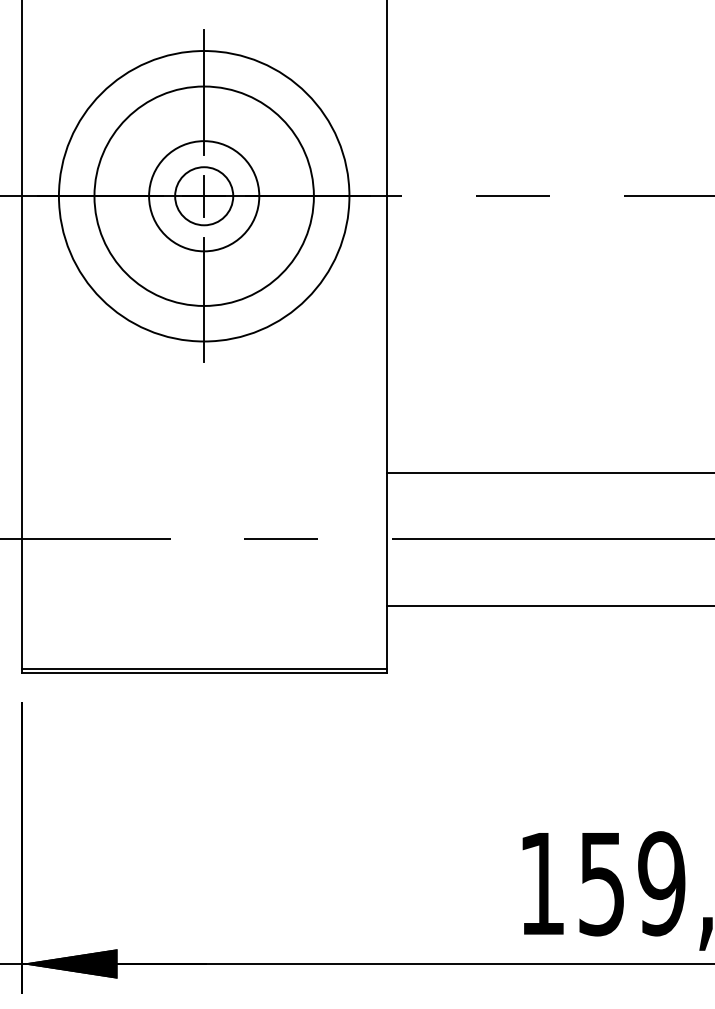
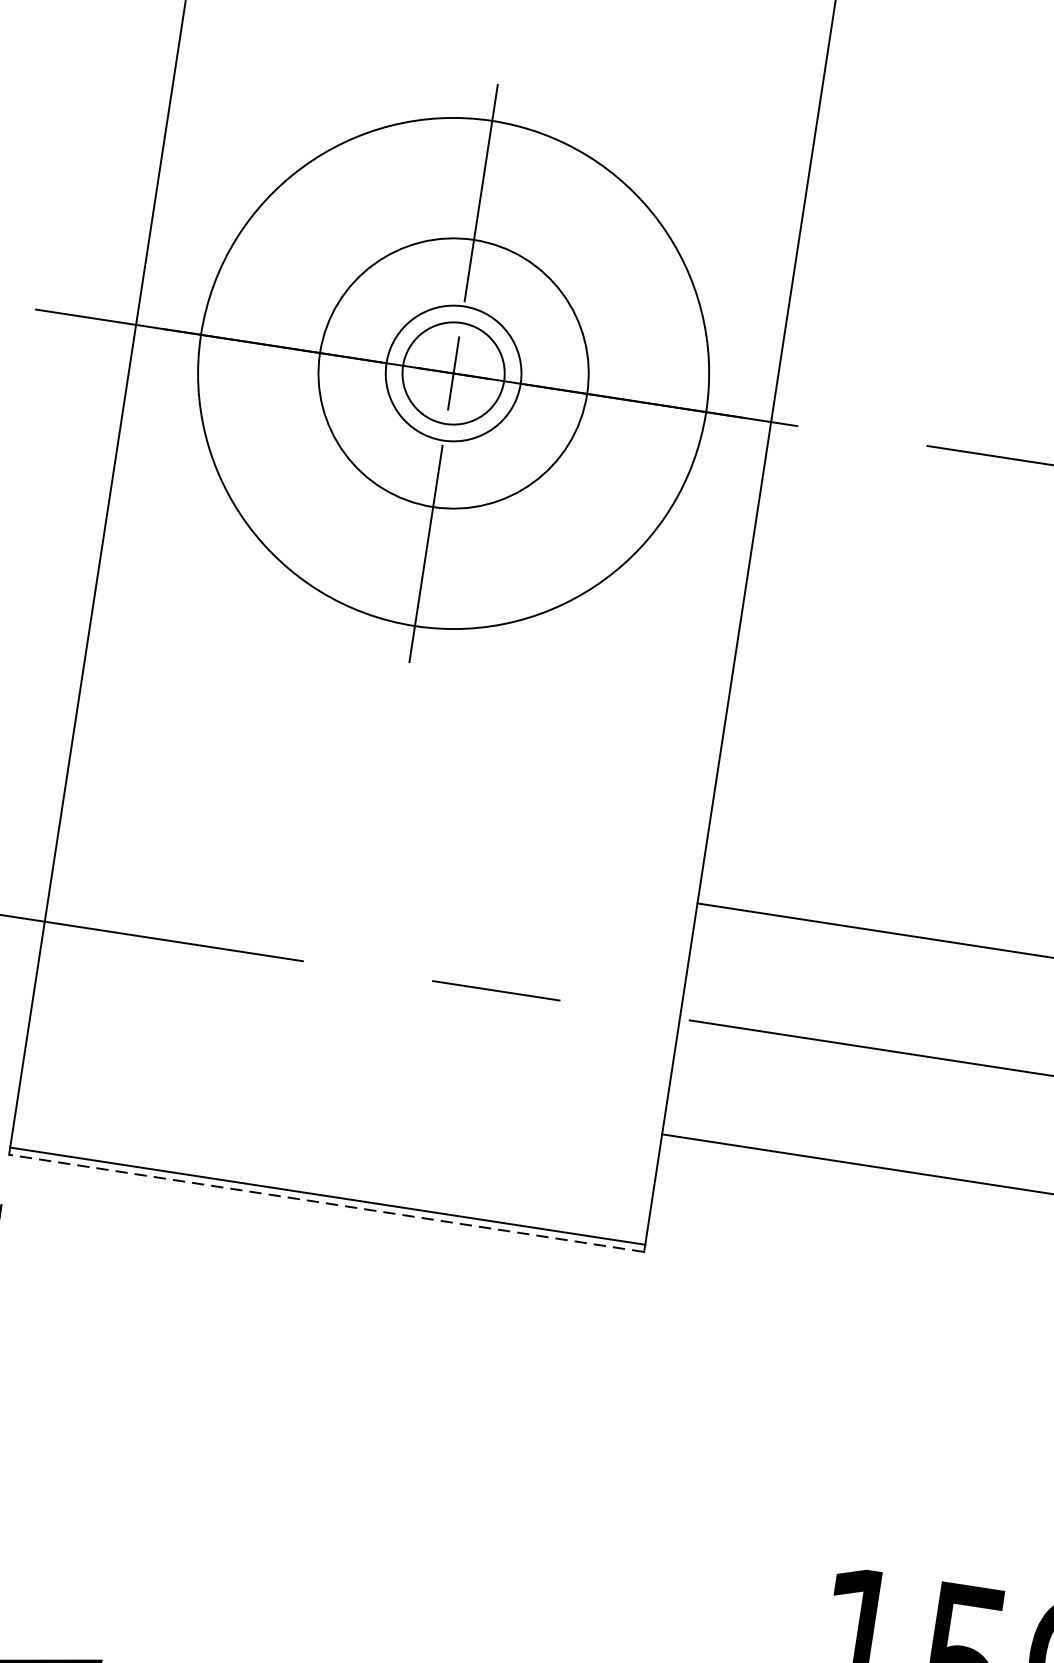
circle: (203, 195) -> (452, 371), size x0.7
circle: (204, 196) -> (454, 373), size x0.7
line: (204, 673) -> (327, 1203), solid -> dashed

